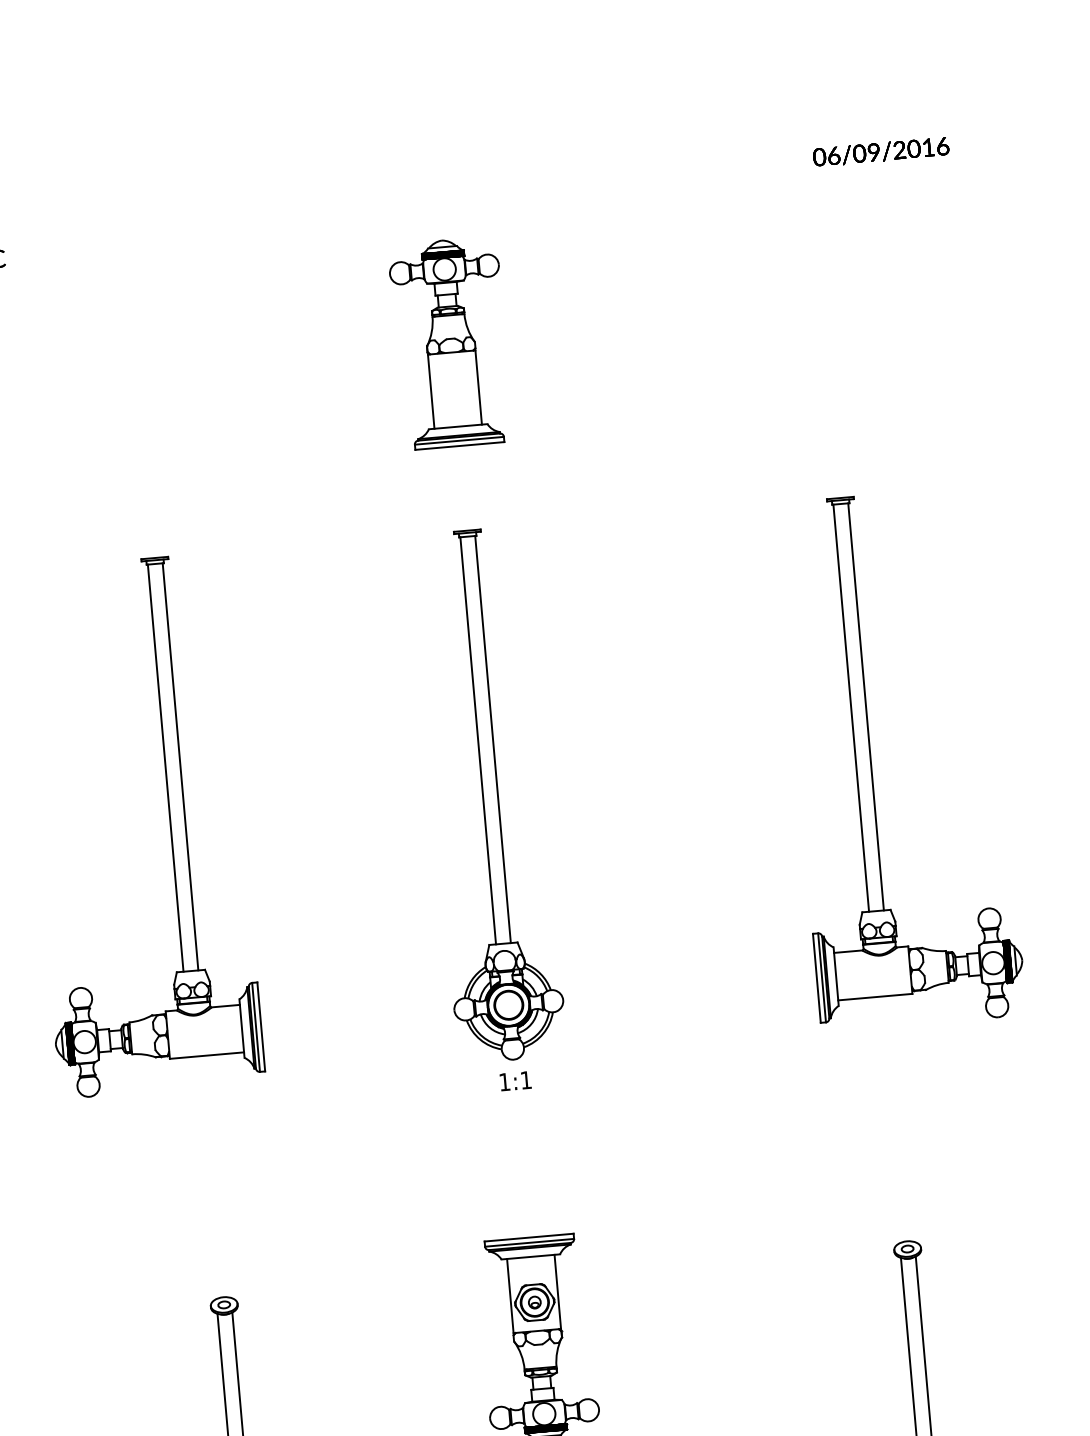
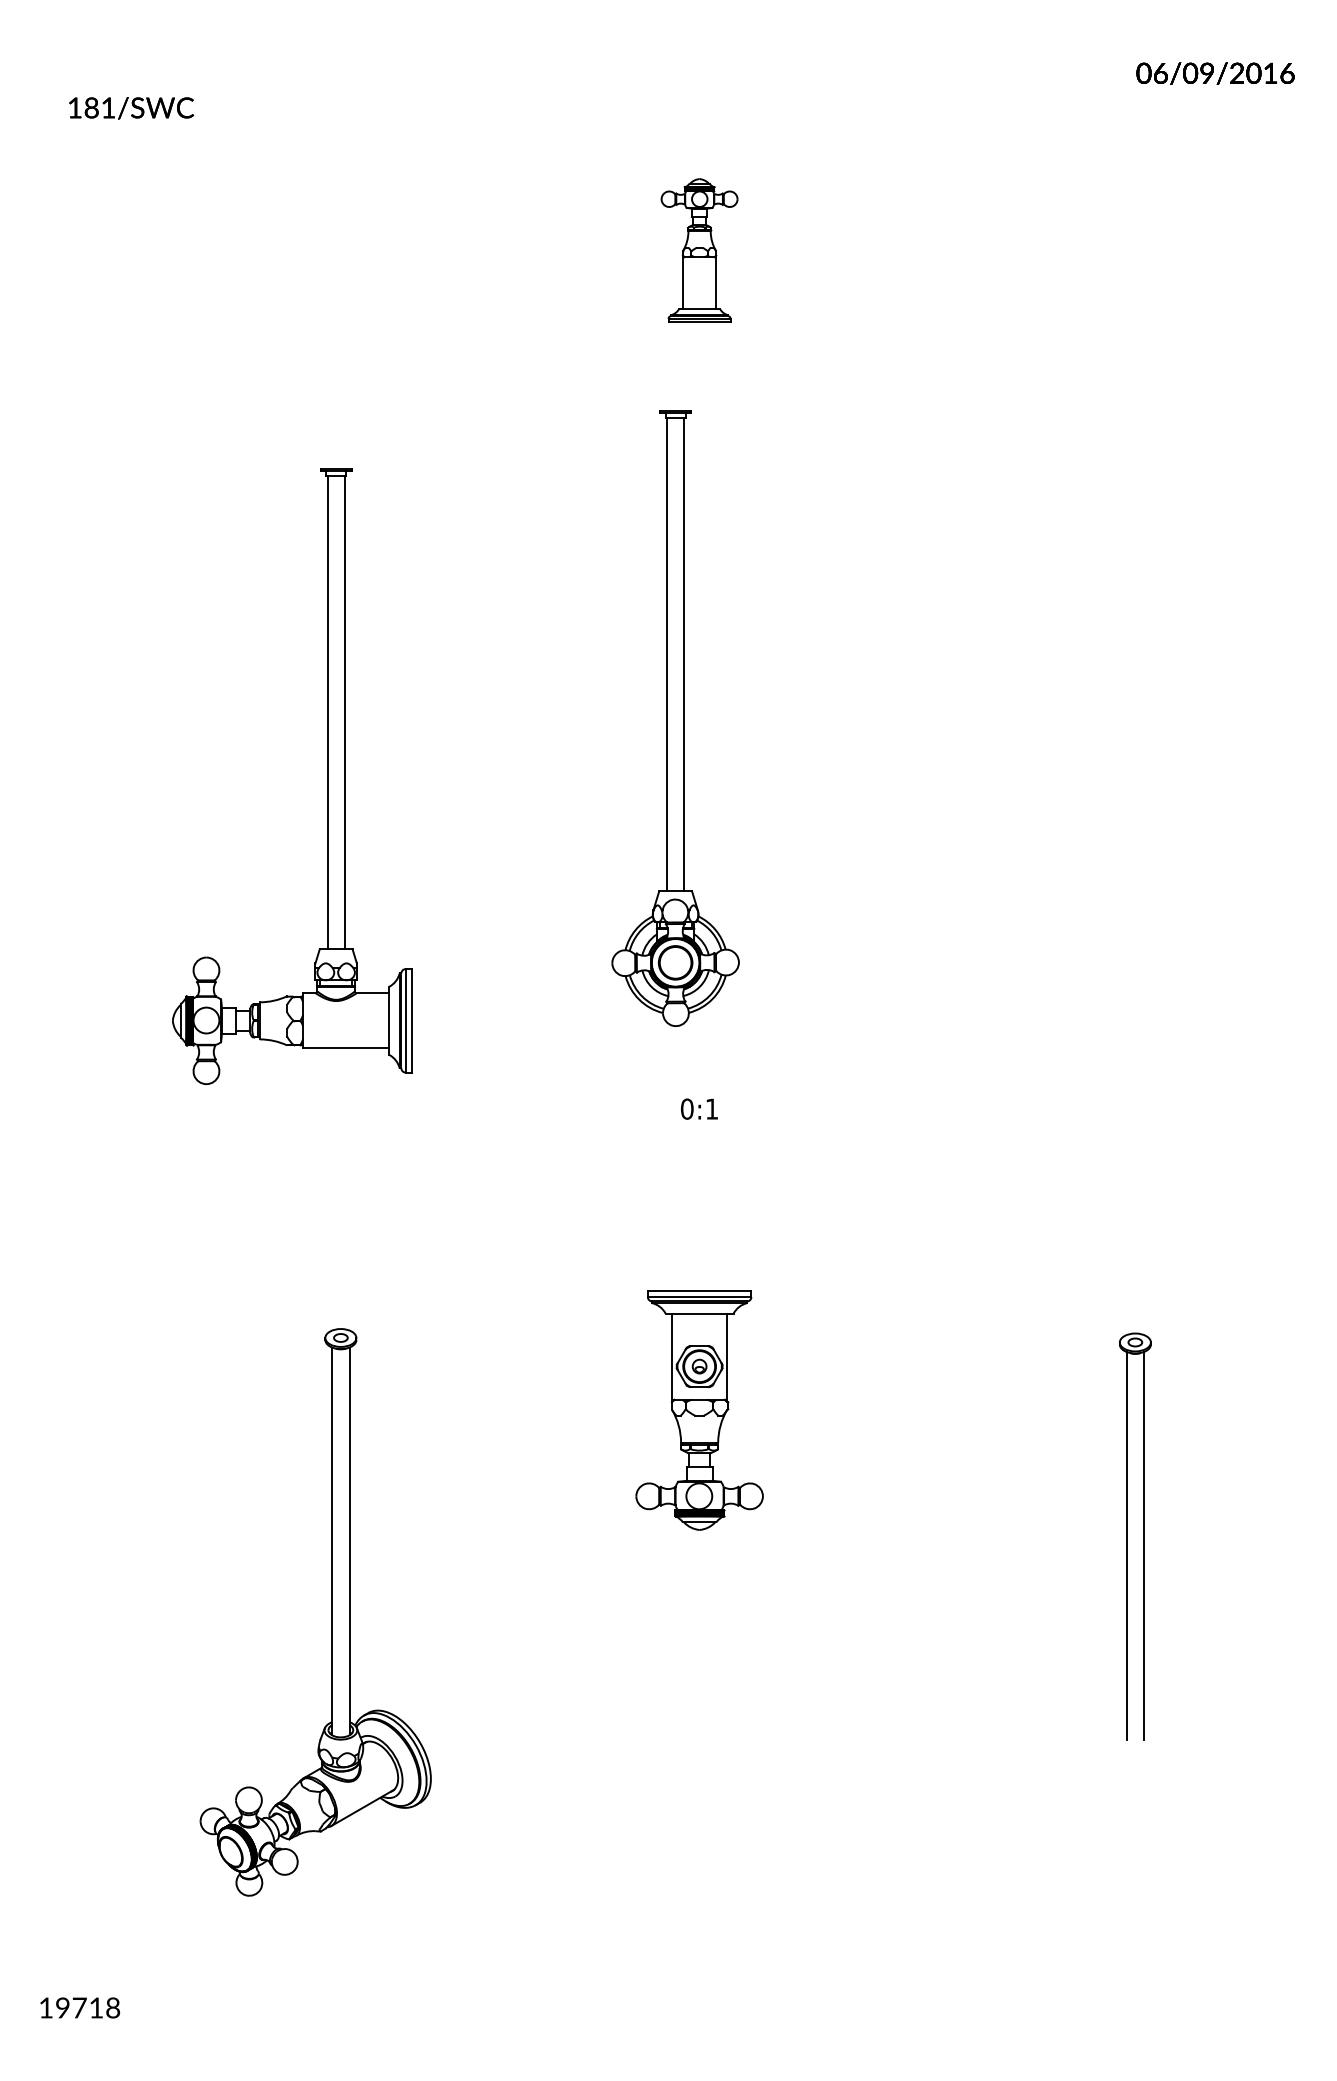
part: (450, 342) -> (699, 250), size x0.6
part: (871, 761) -> (1142, 776), removed
part: (490, 795) -> (675, 718), moved
text: (504, 1081) -> (686, 1108), 1:1 -> 0:1

